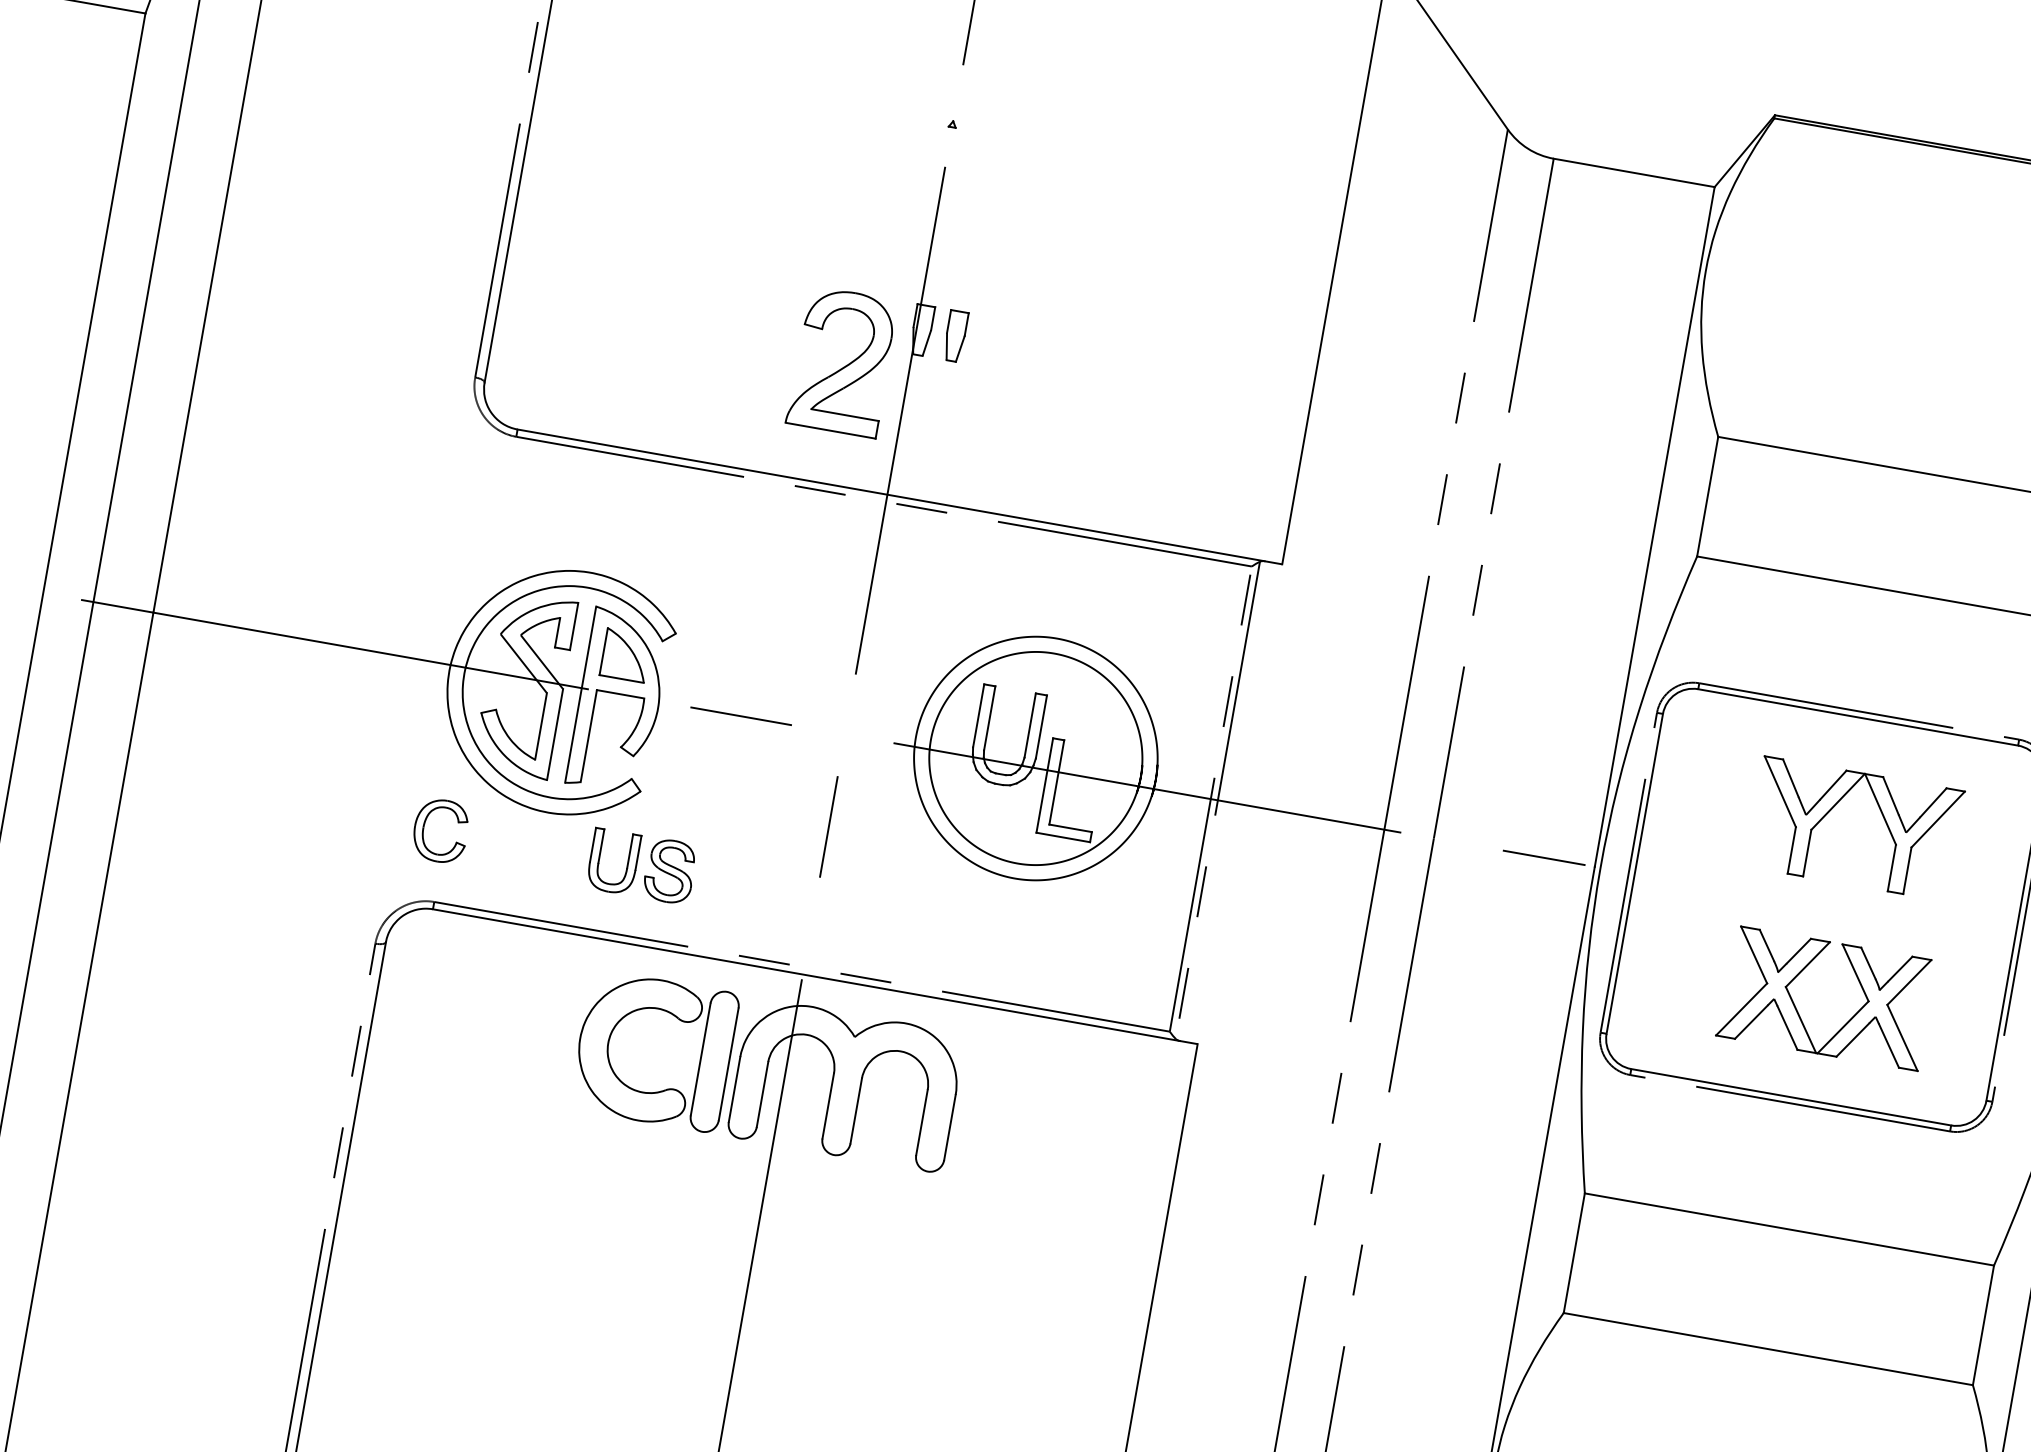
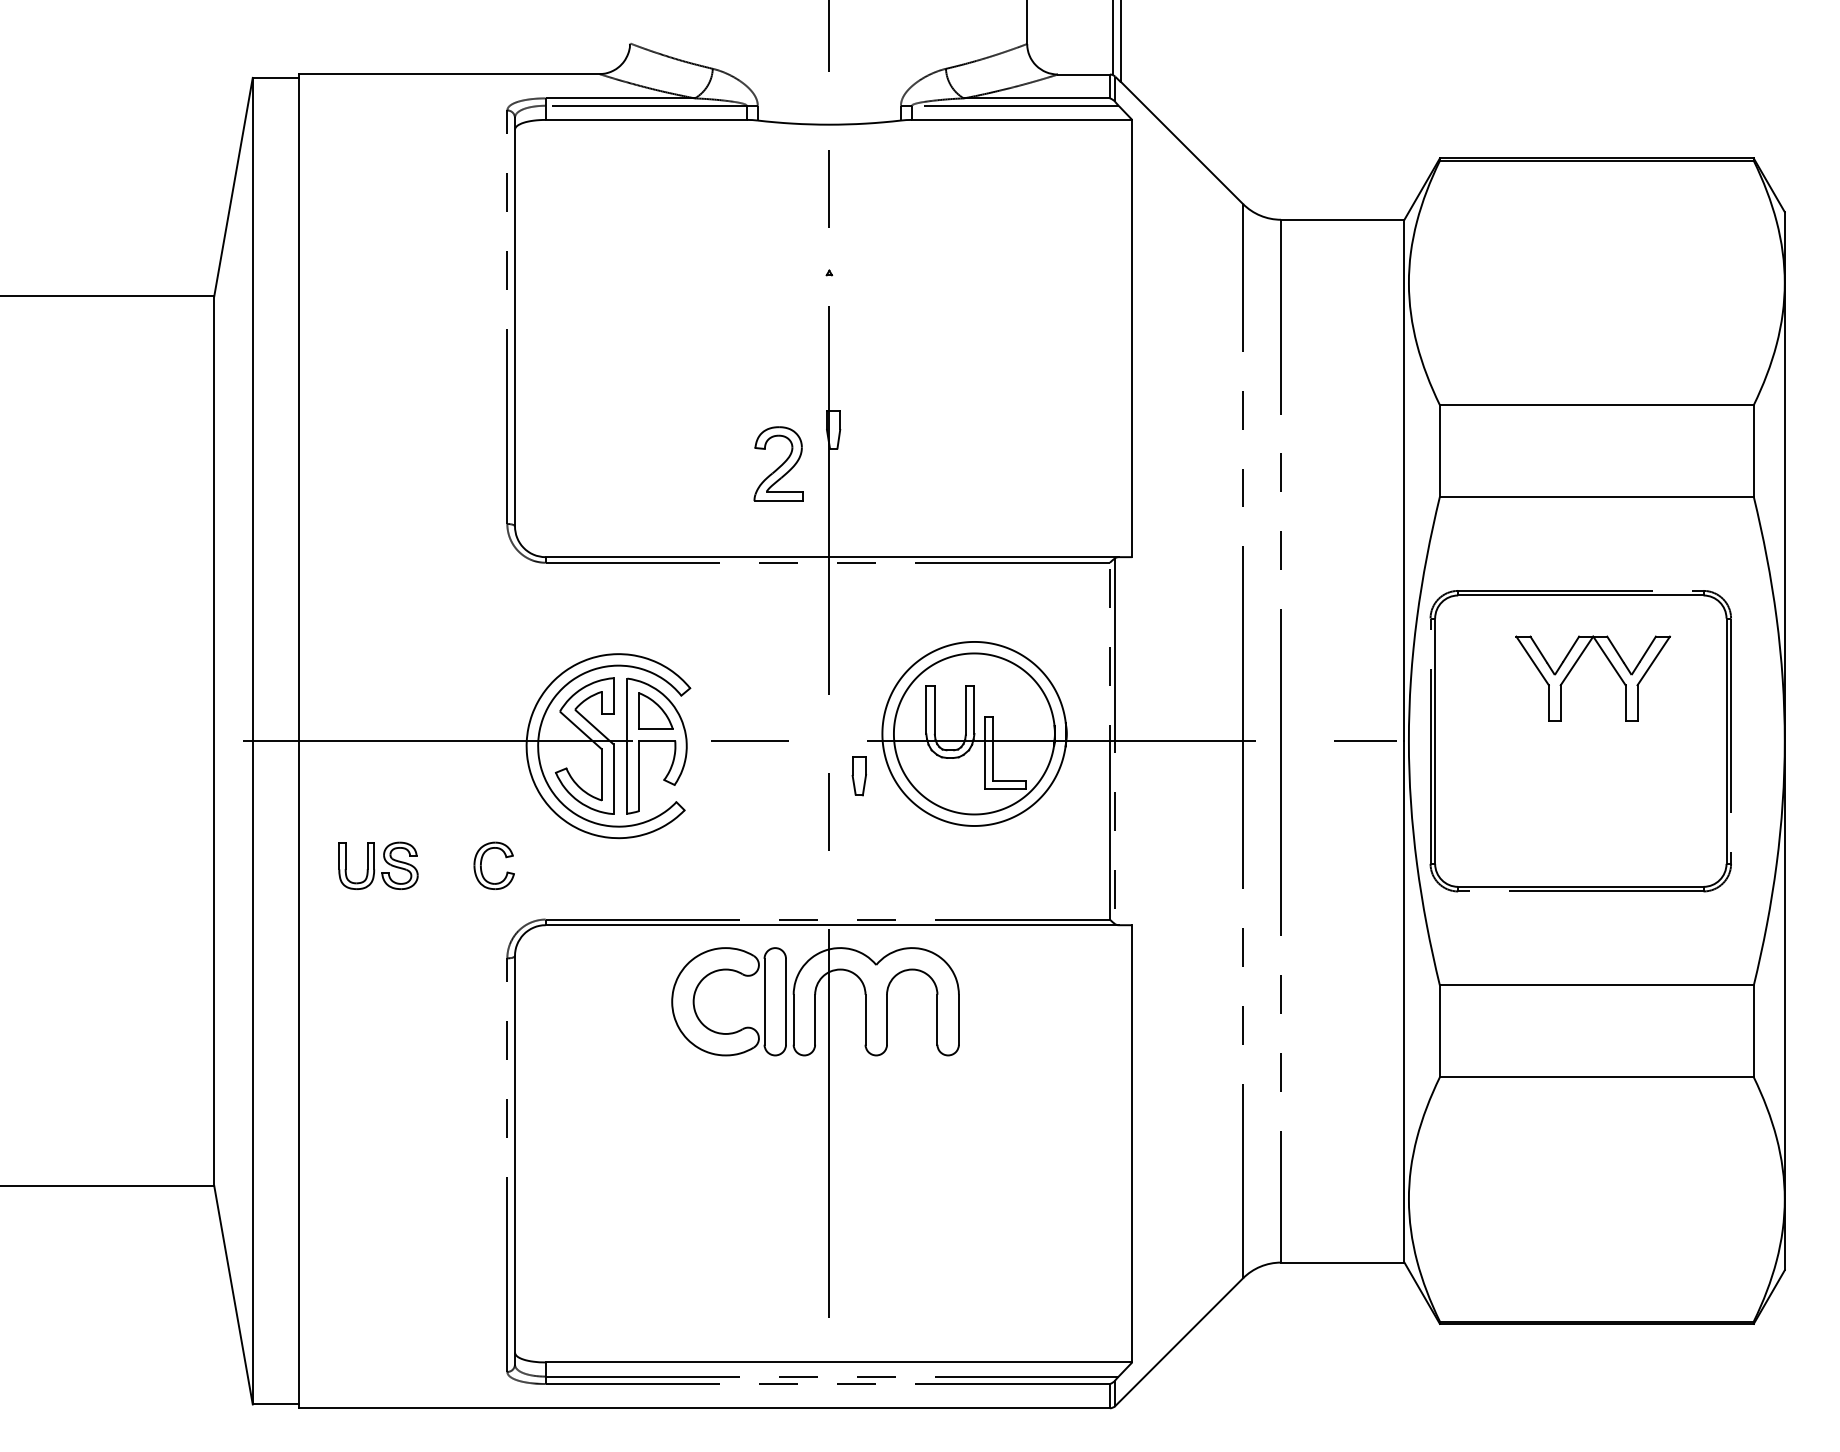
part: (954, 336) -> (858, 776), moved
part: (842, 360) -> (778, 463), size x0.7
part: (426, 822) -> (482, 861), moved
part: (642, 865) -> (378, 865), moved
part: (1799, 1012) -> (1575, 822), removed

